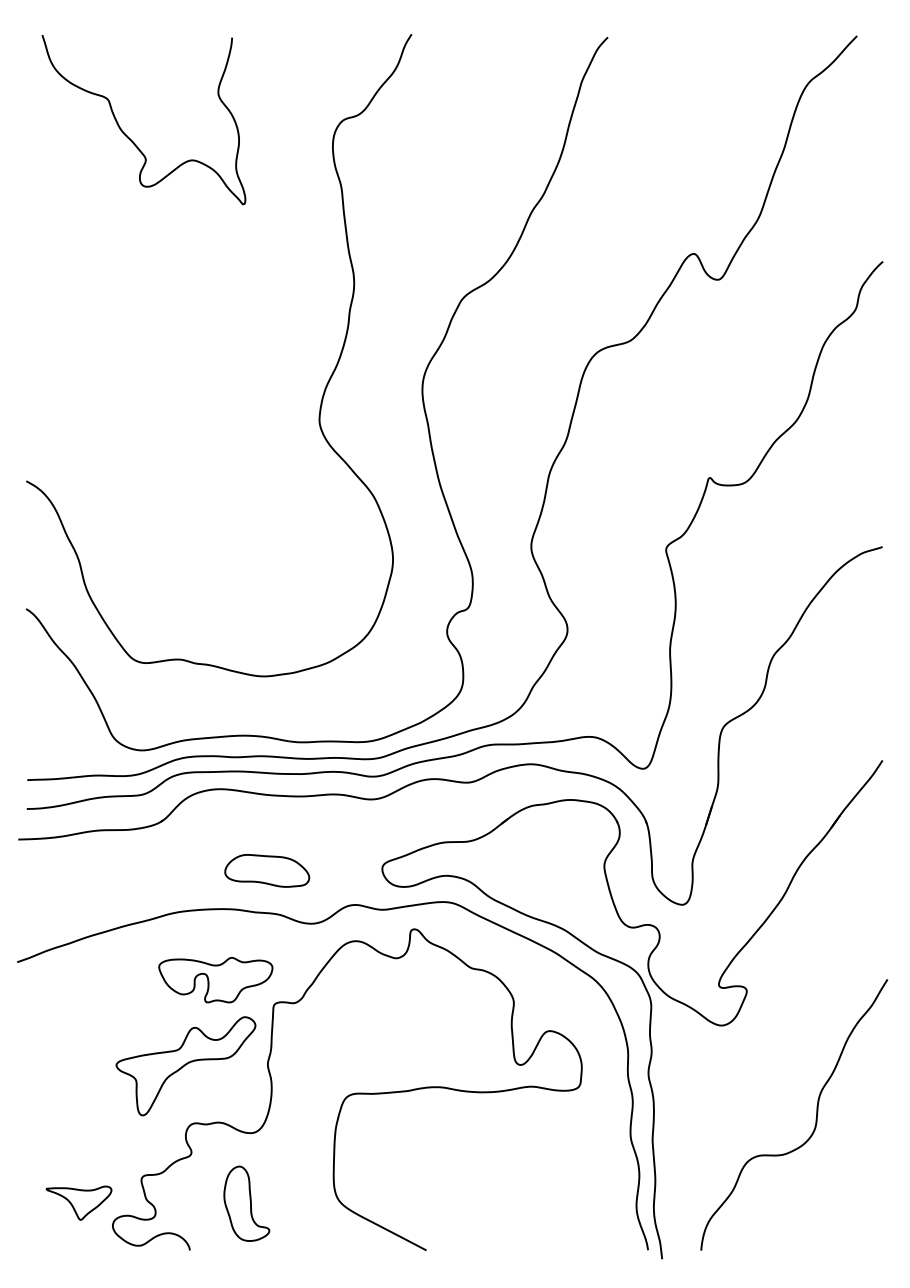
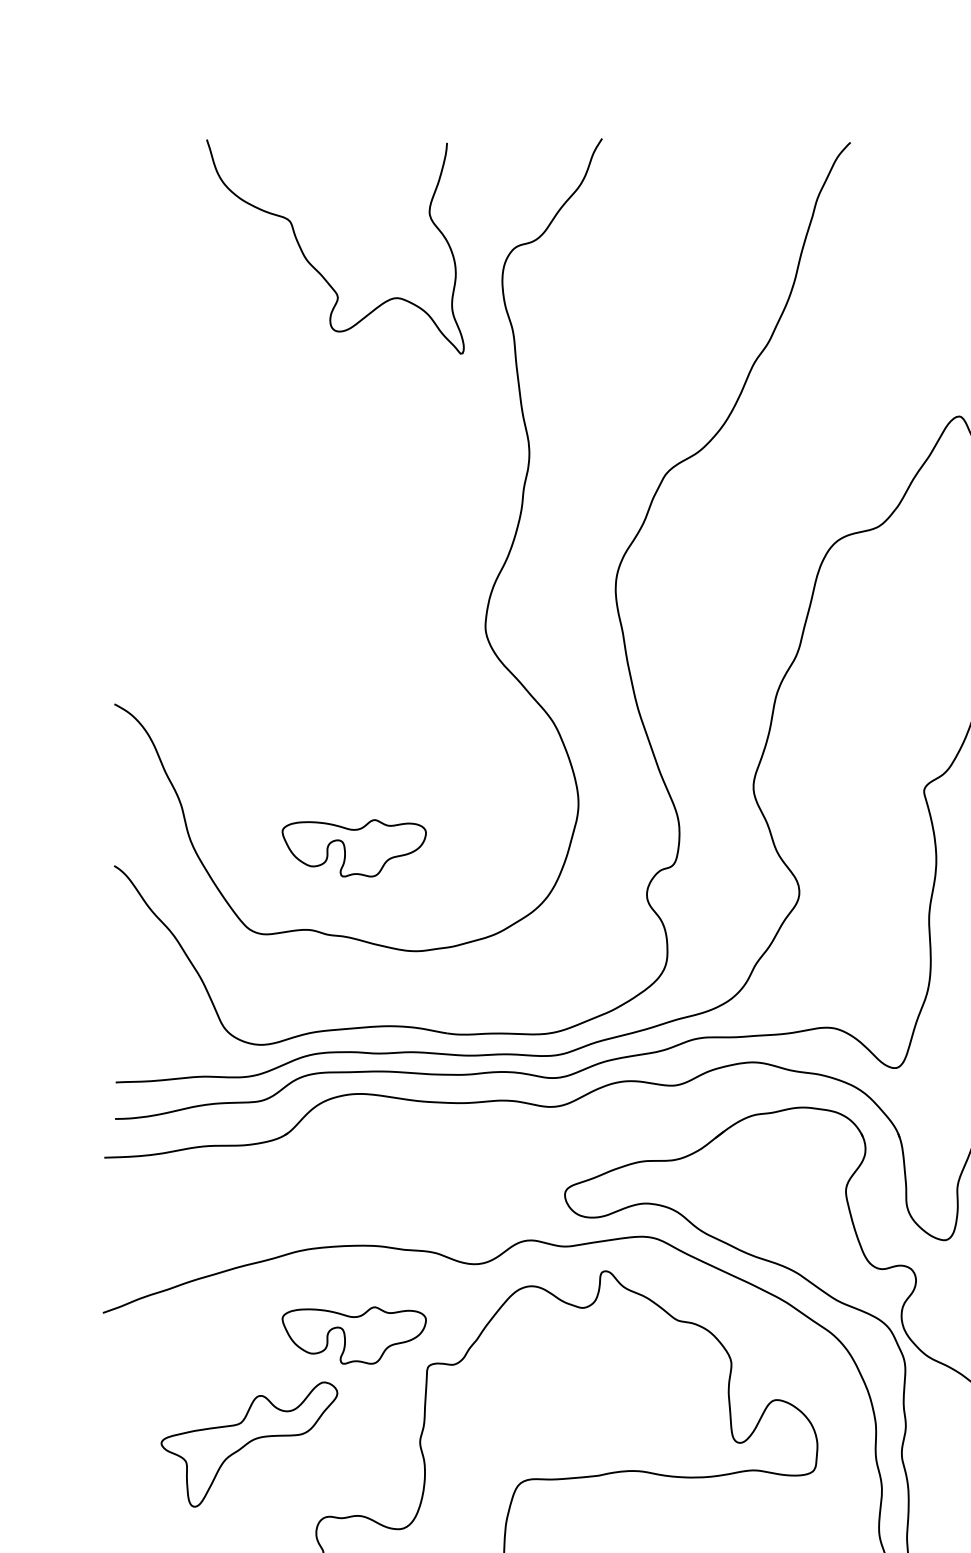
curve: (127, 135) -> (314, 266), moved
part: (215, 595) -> (353, 848), added
part: (267, 870) -> (419, 1196), removed
part: (185, 1066) -> (248, 1444), moved

